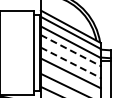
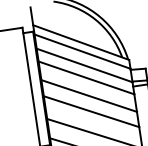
line: (70, 50) -> (85, 77), dashed -> solid
line: (70, 62) -> (88, 95), dashed -> solid

